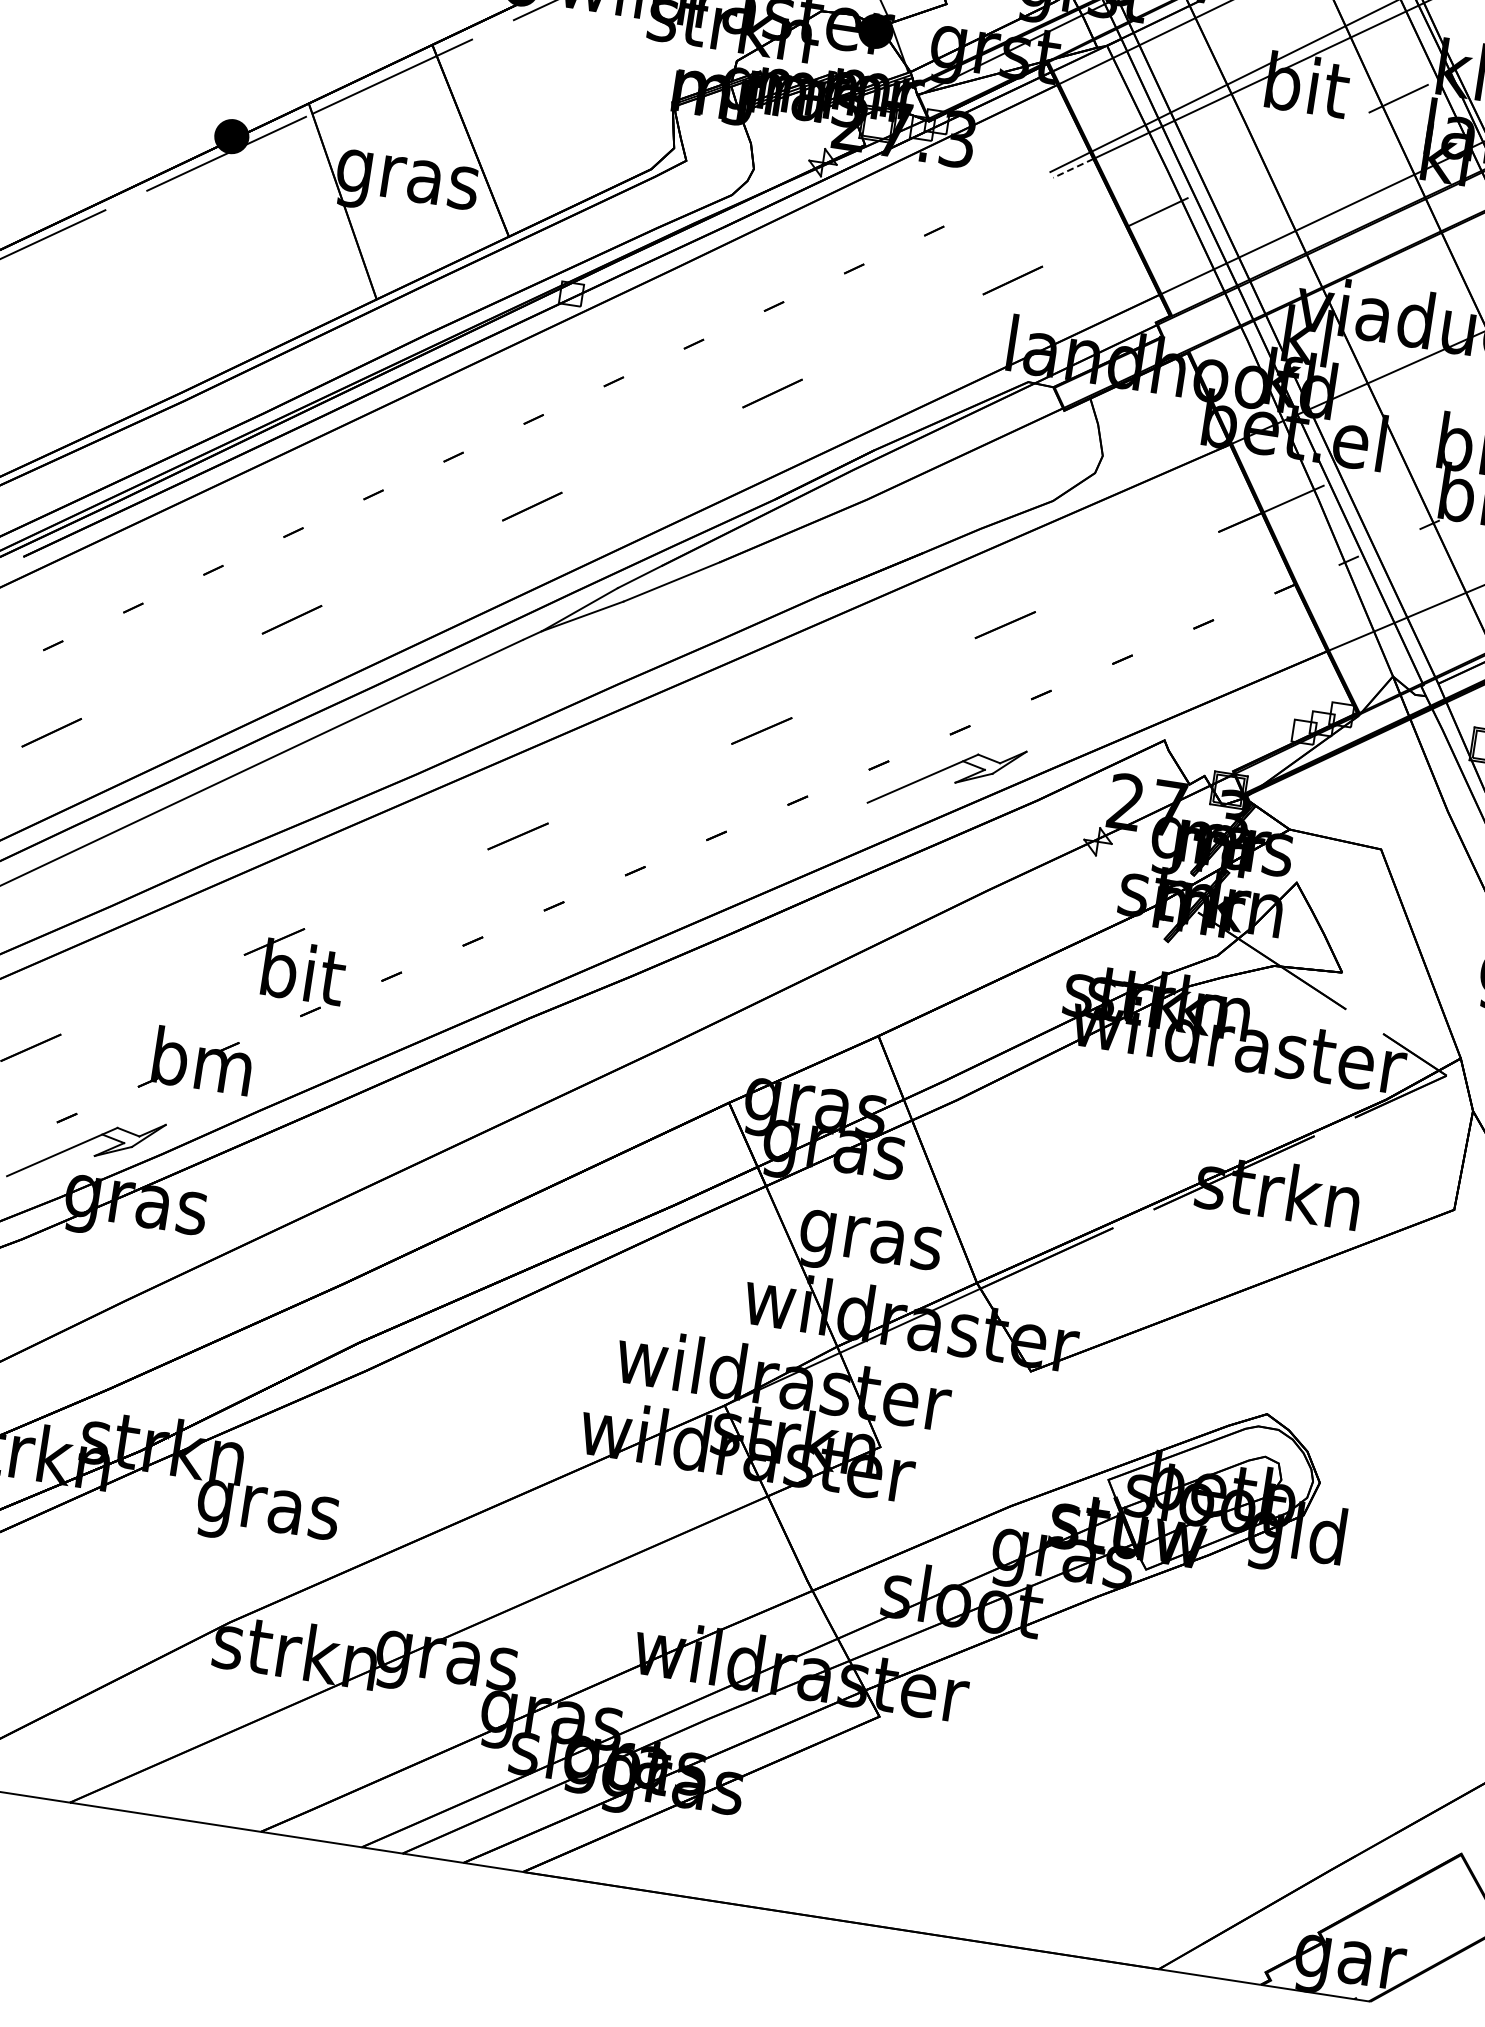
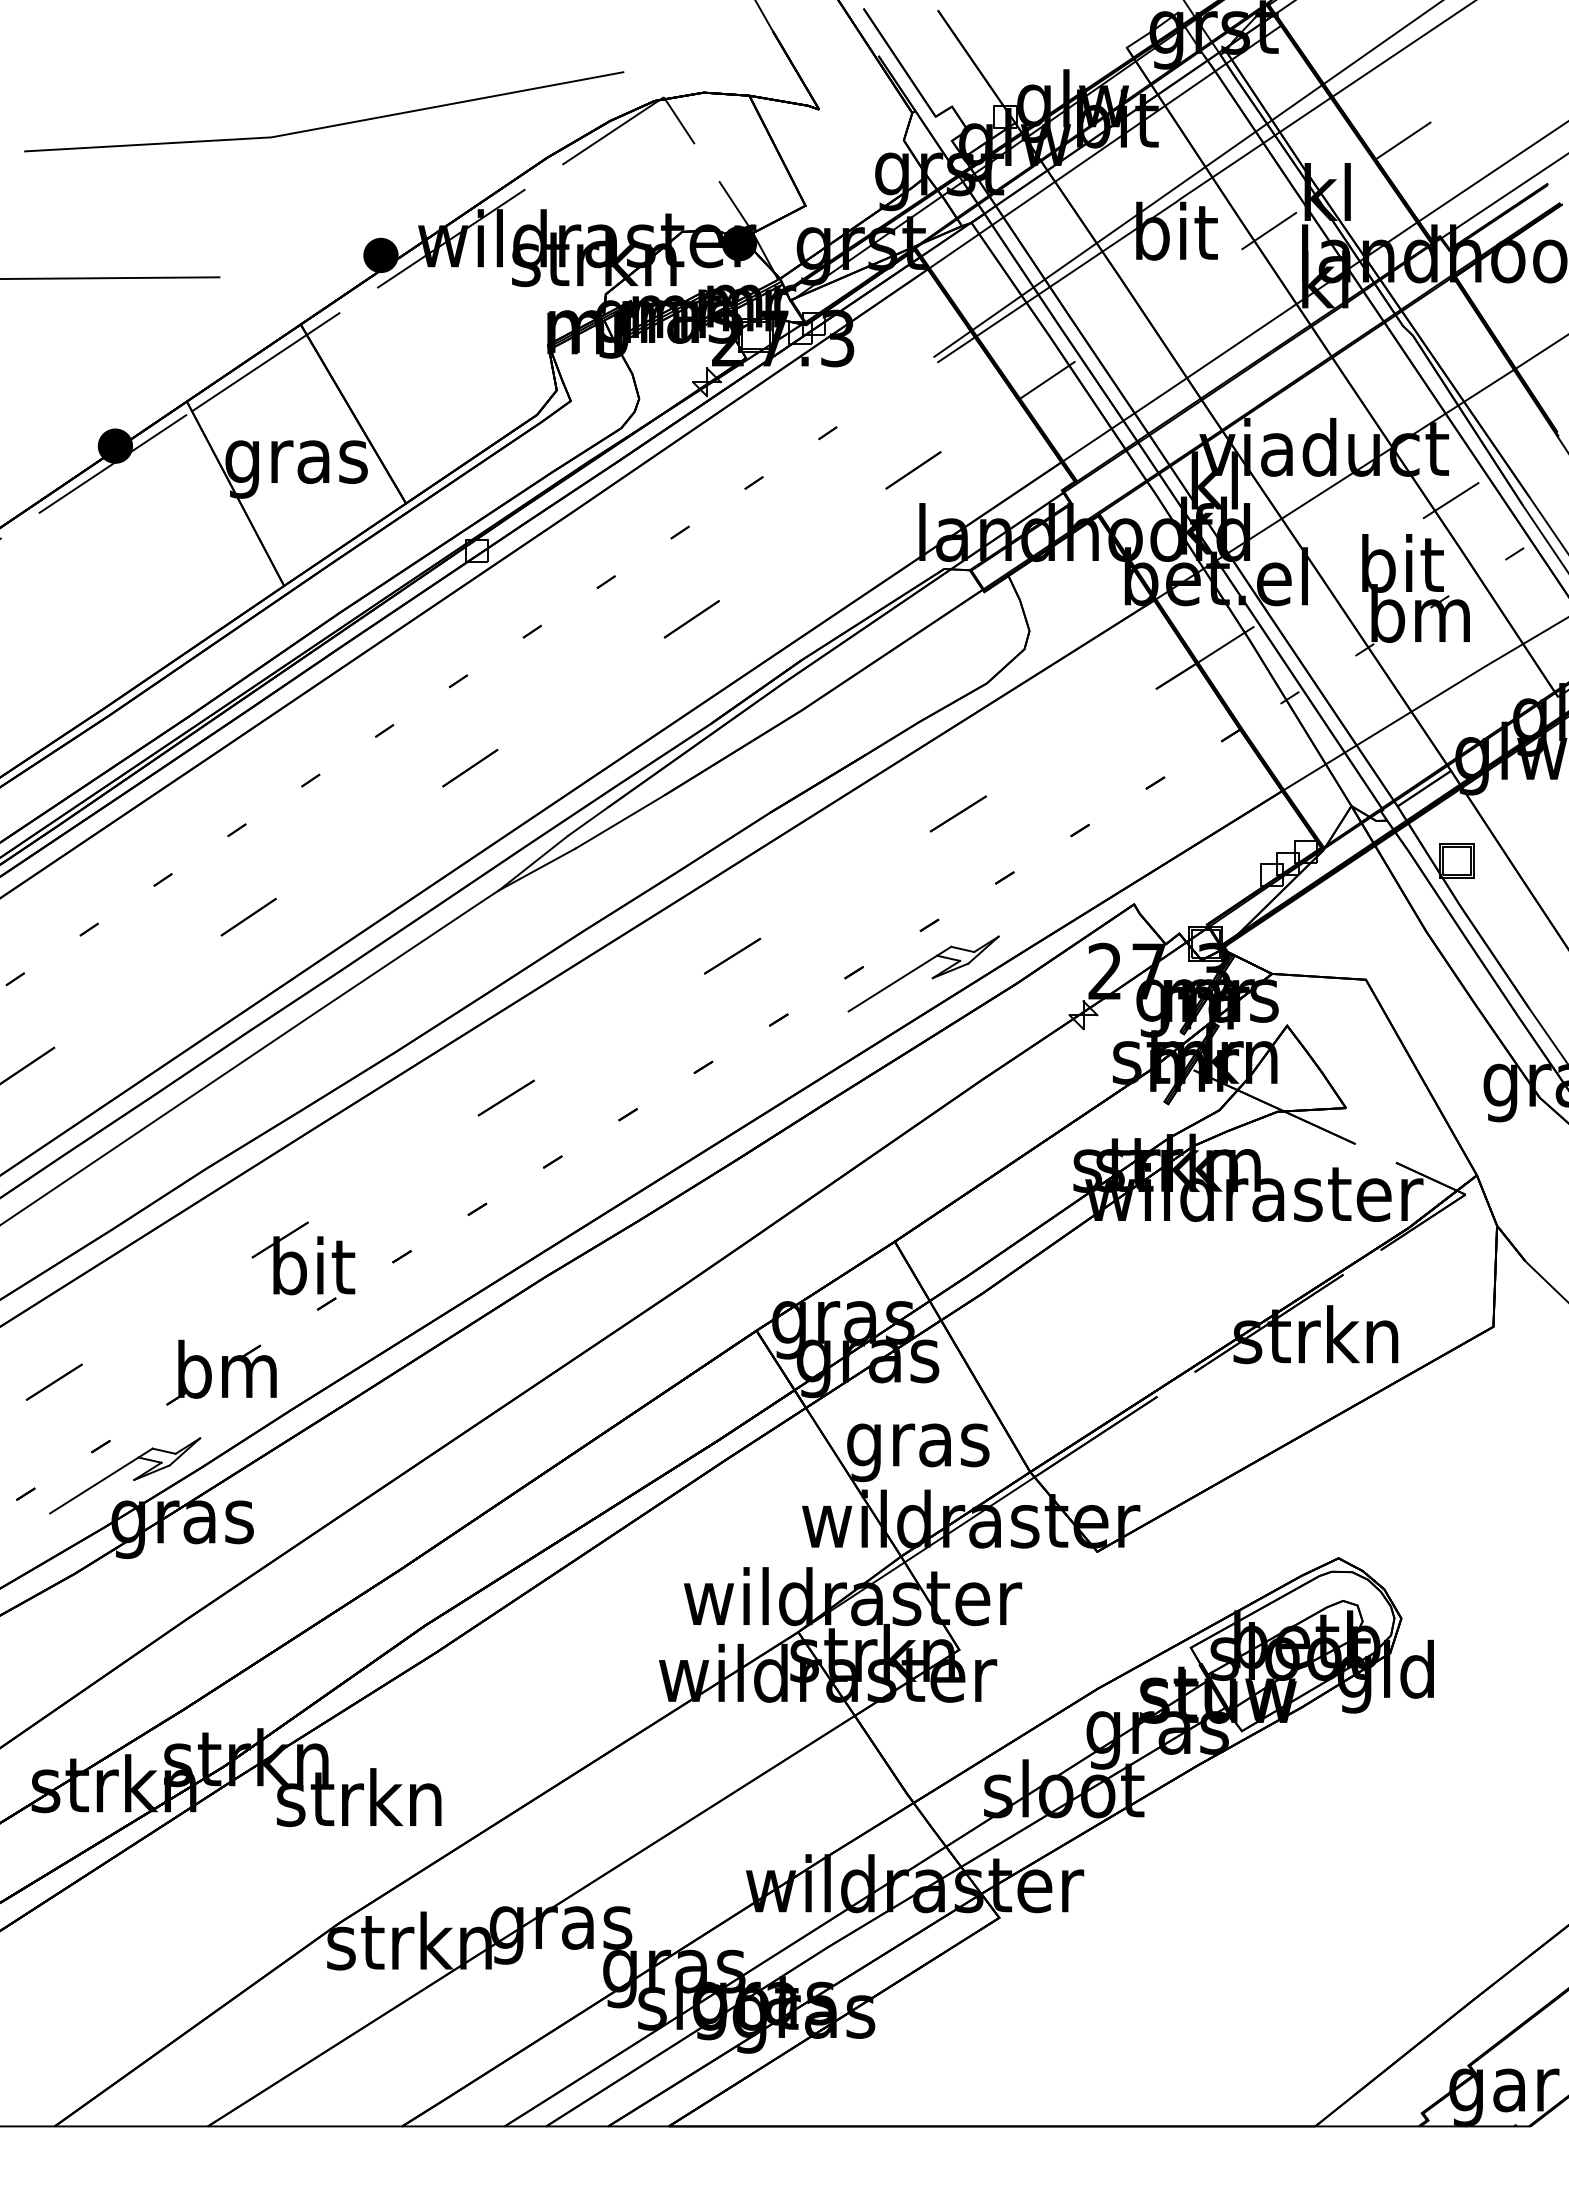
line: (1073, 169) -> (956, 350), dashed -> solid
text: (267, 1508) -> (359, 1804), gras -> strkn

